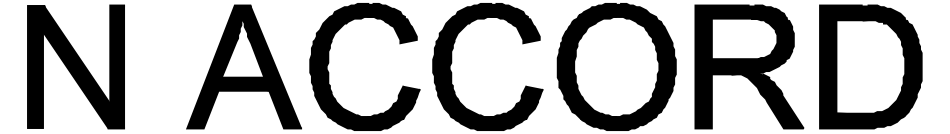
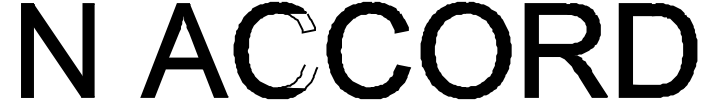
fill: (392, 29) -> (296, 22), removed
fill: (393, 101) -> (297, 76), removed

